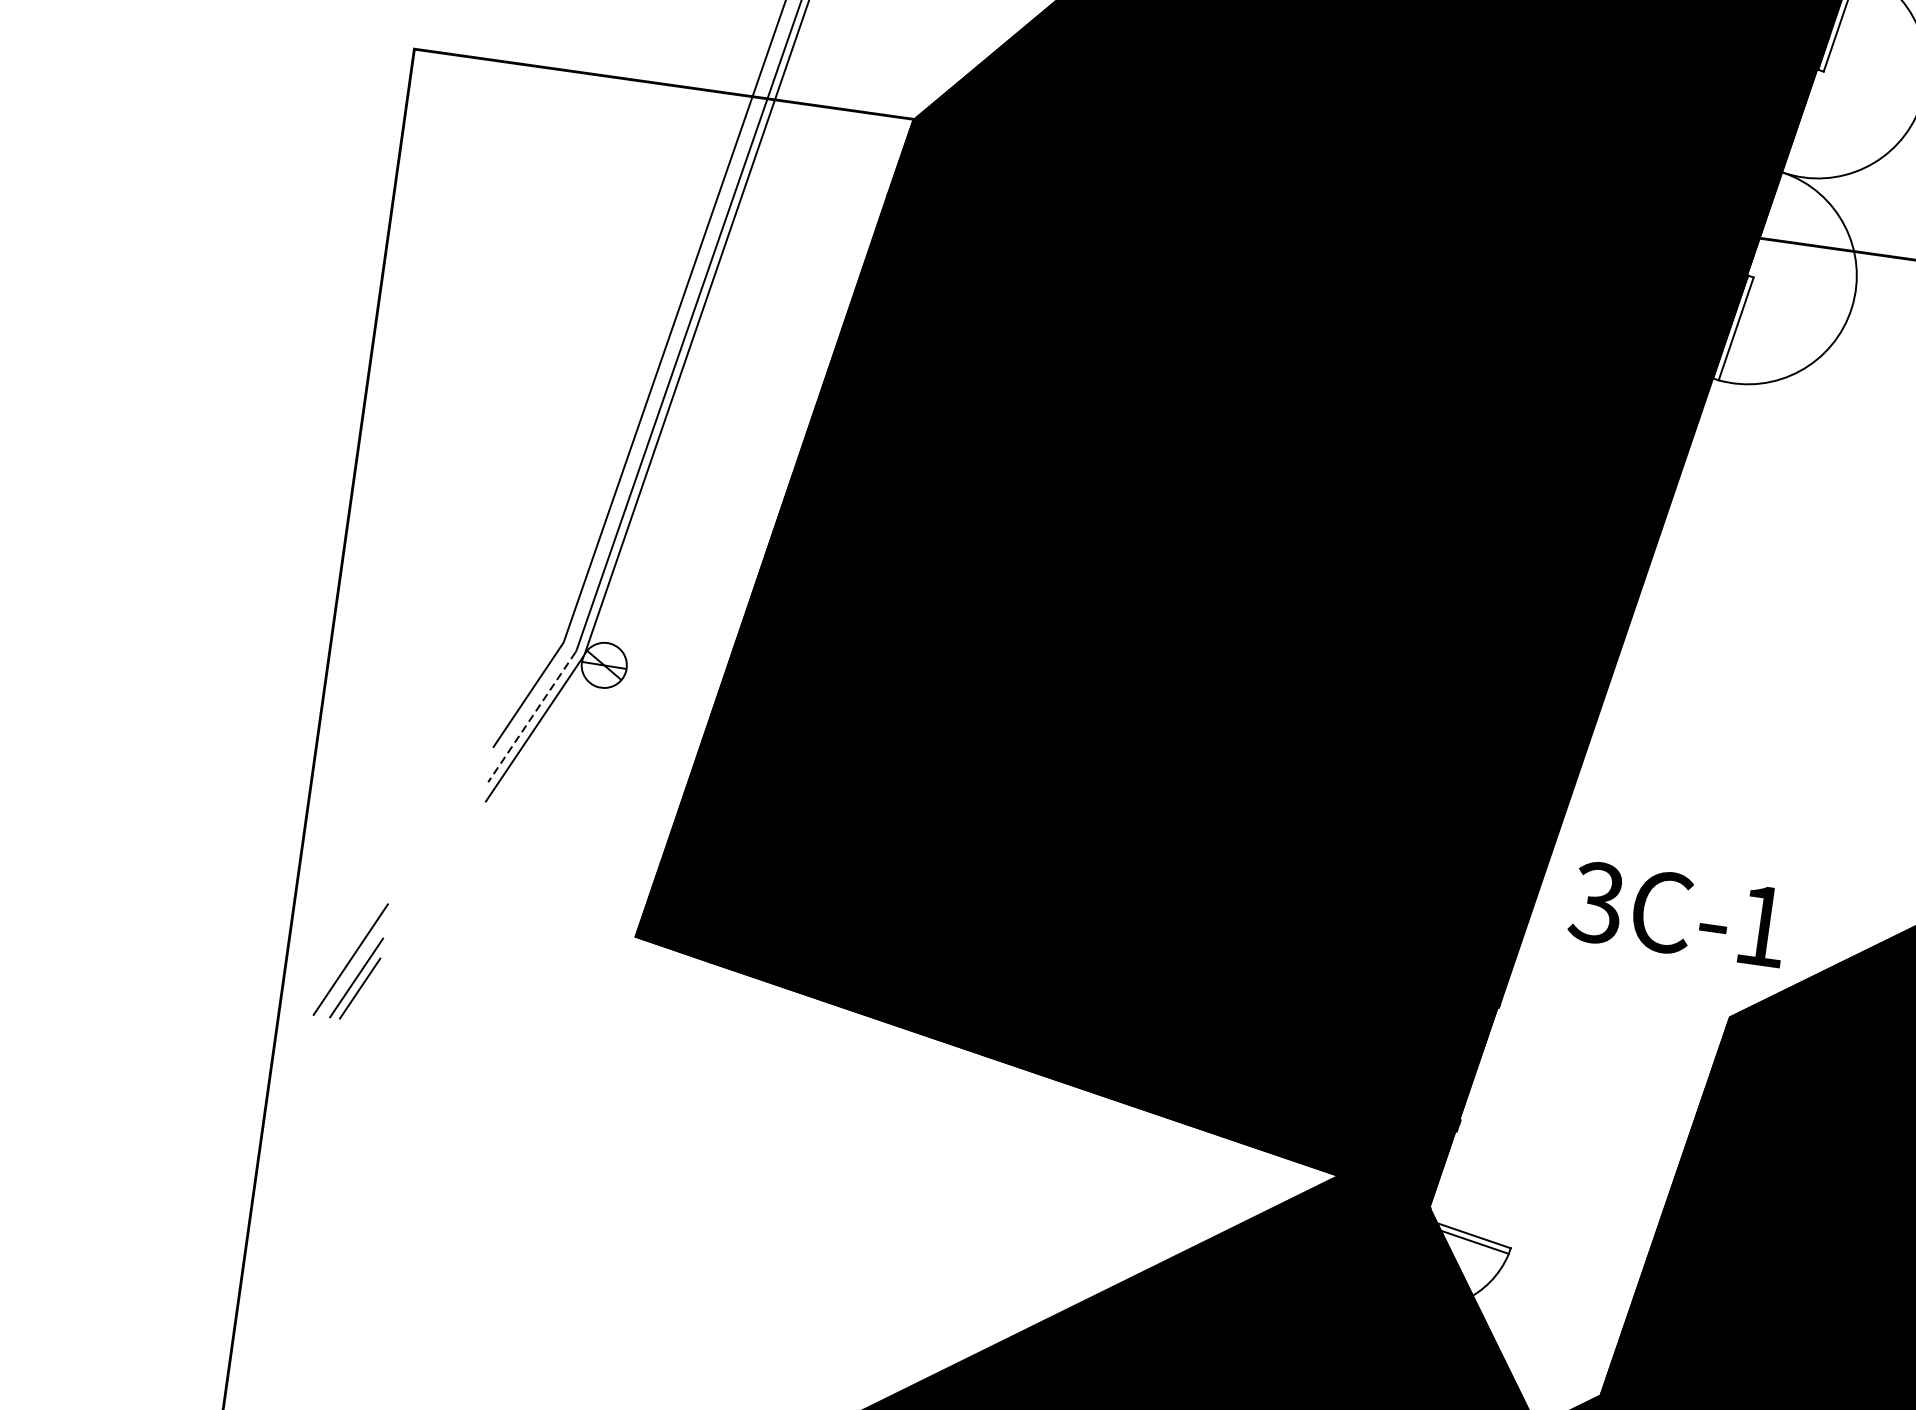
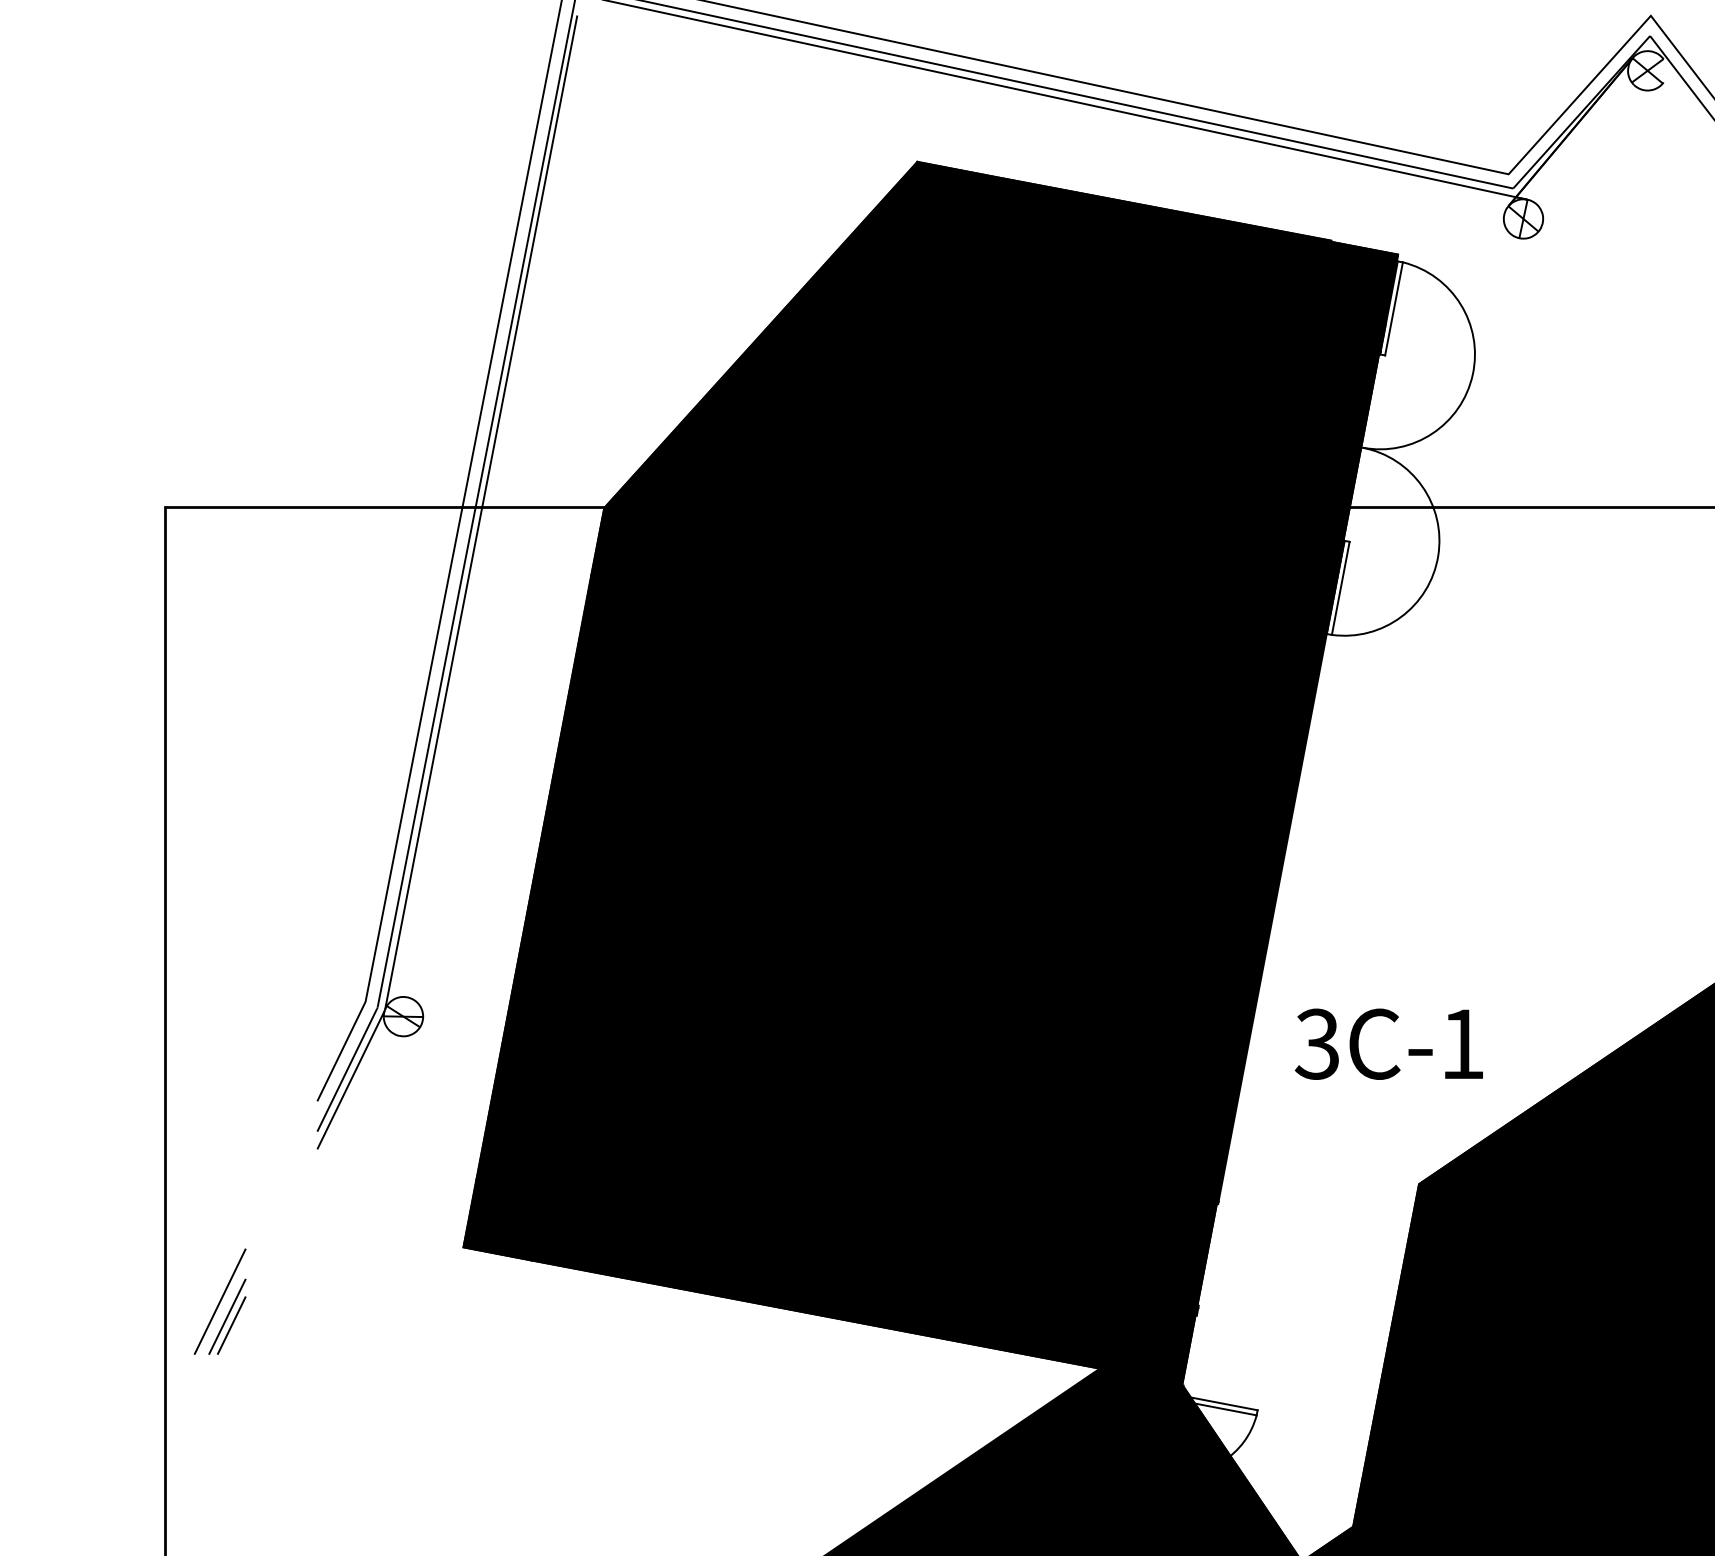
line: (531, 717) -> (346, 1070), dashed -> solid
text: (1678, 913) -> (1388, 1043), moved

